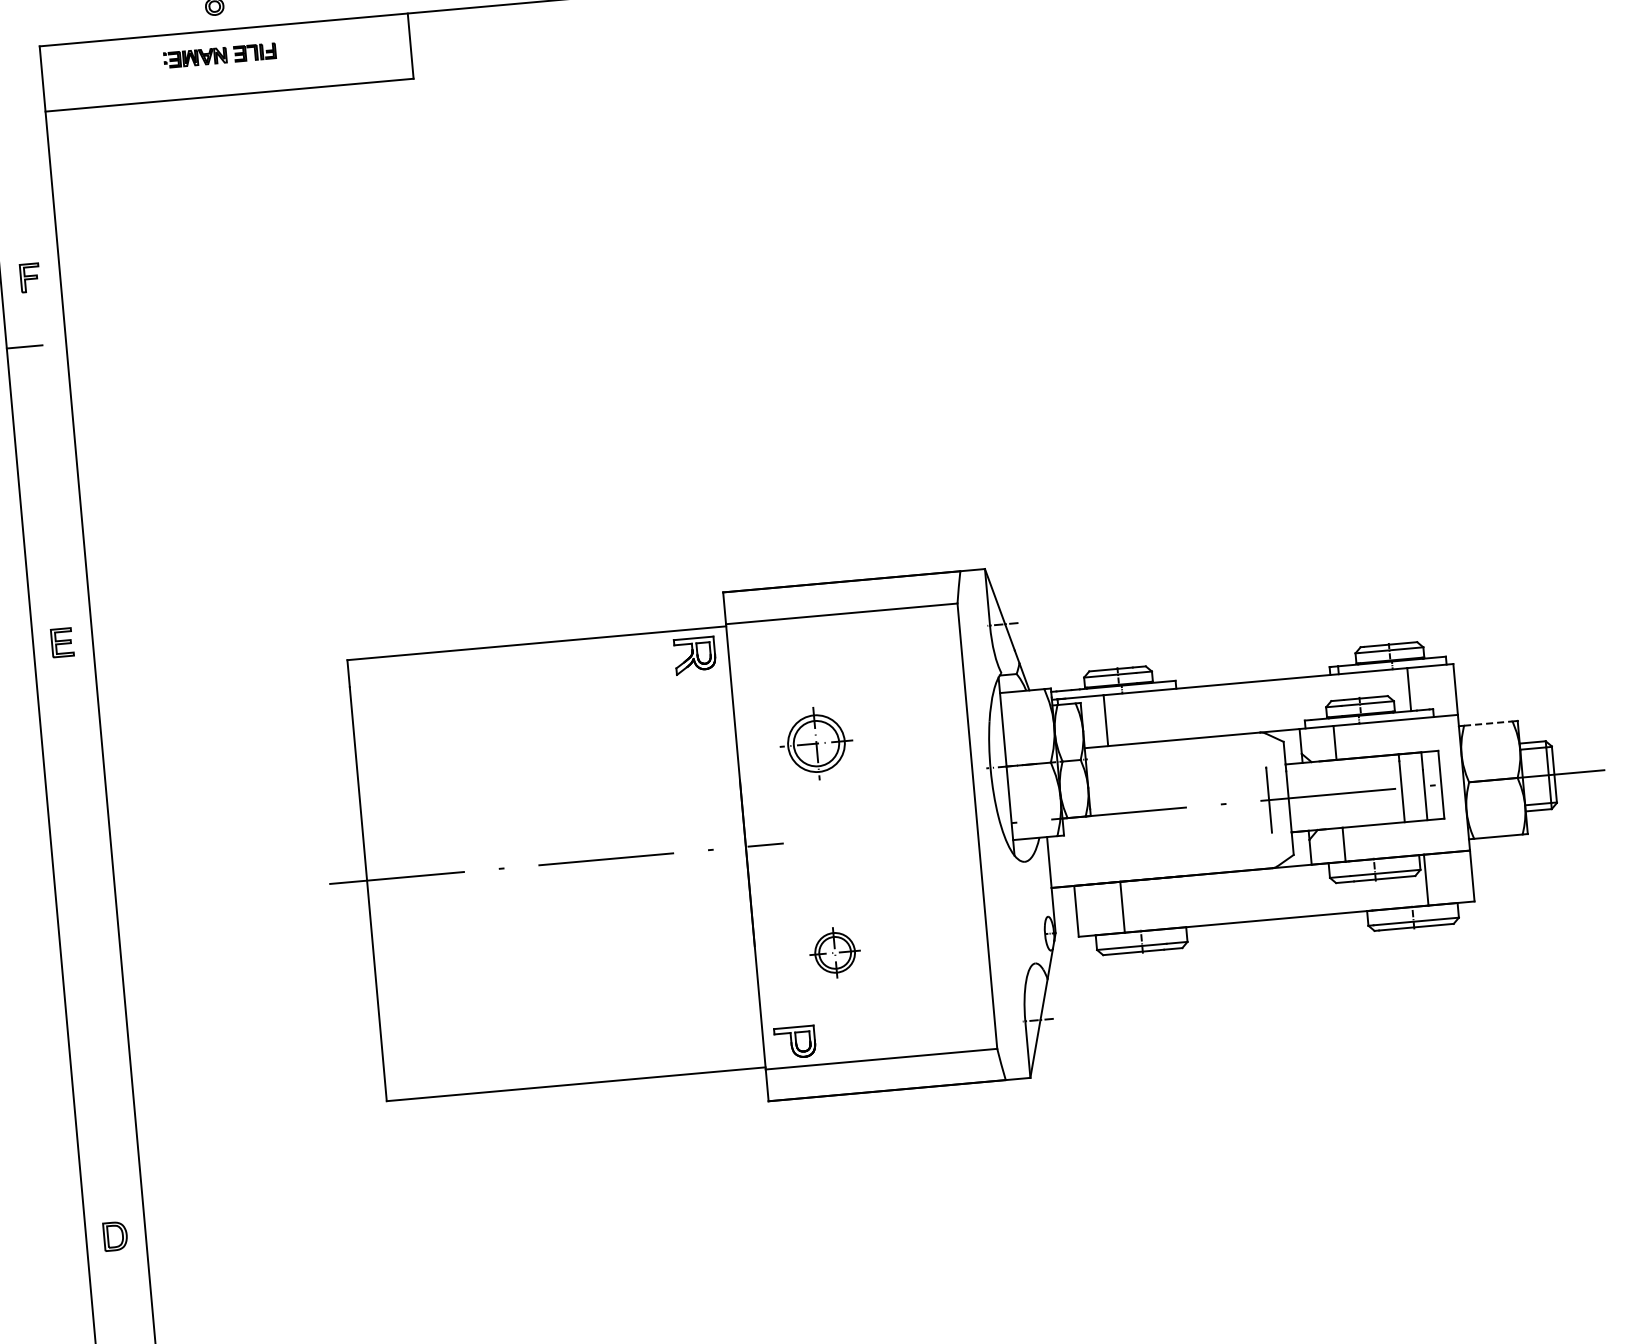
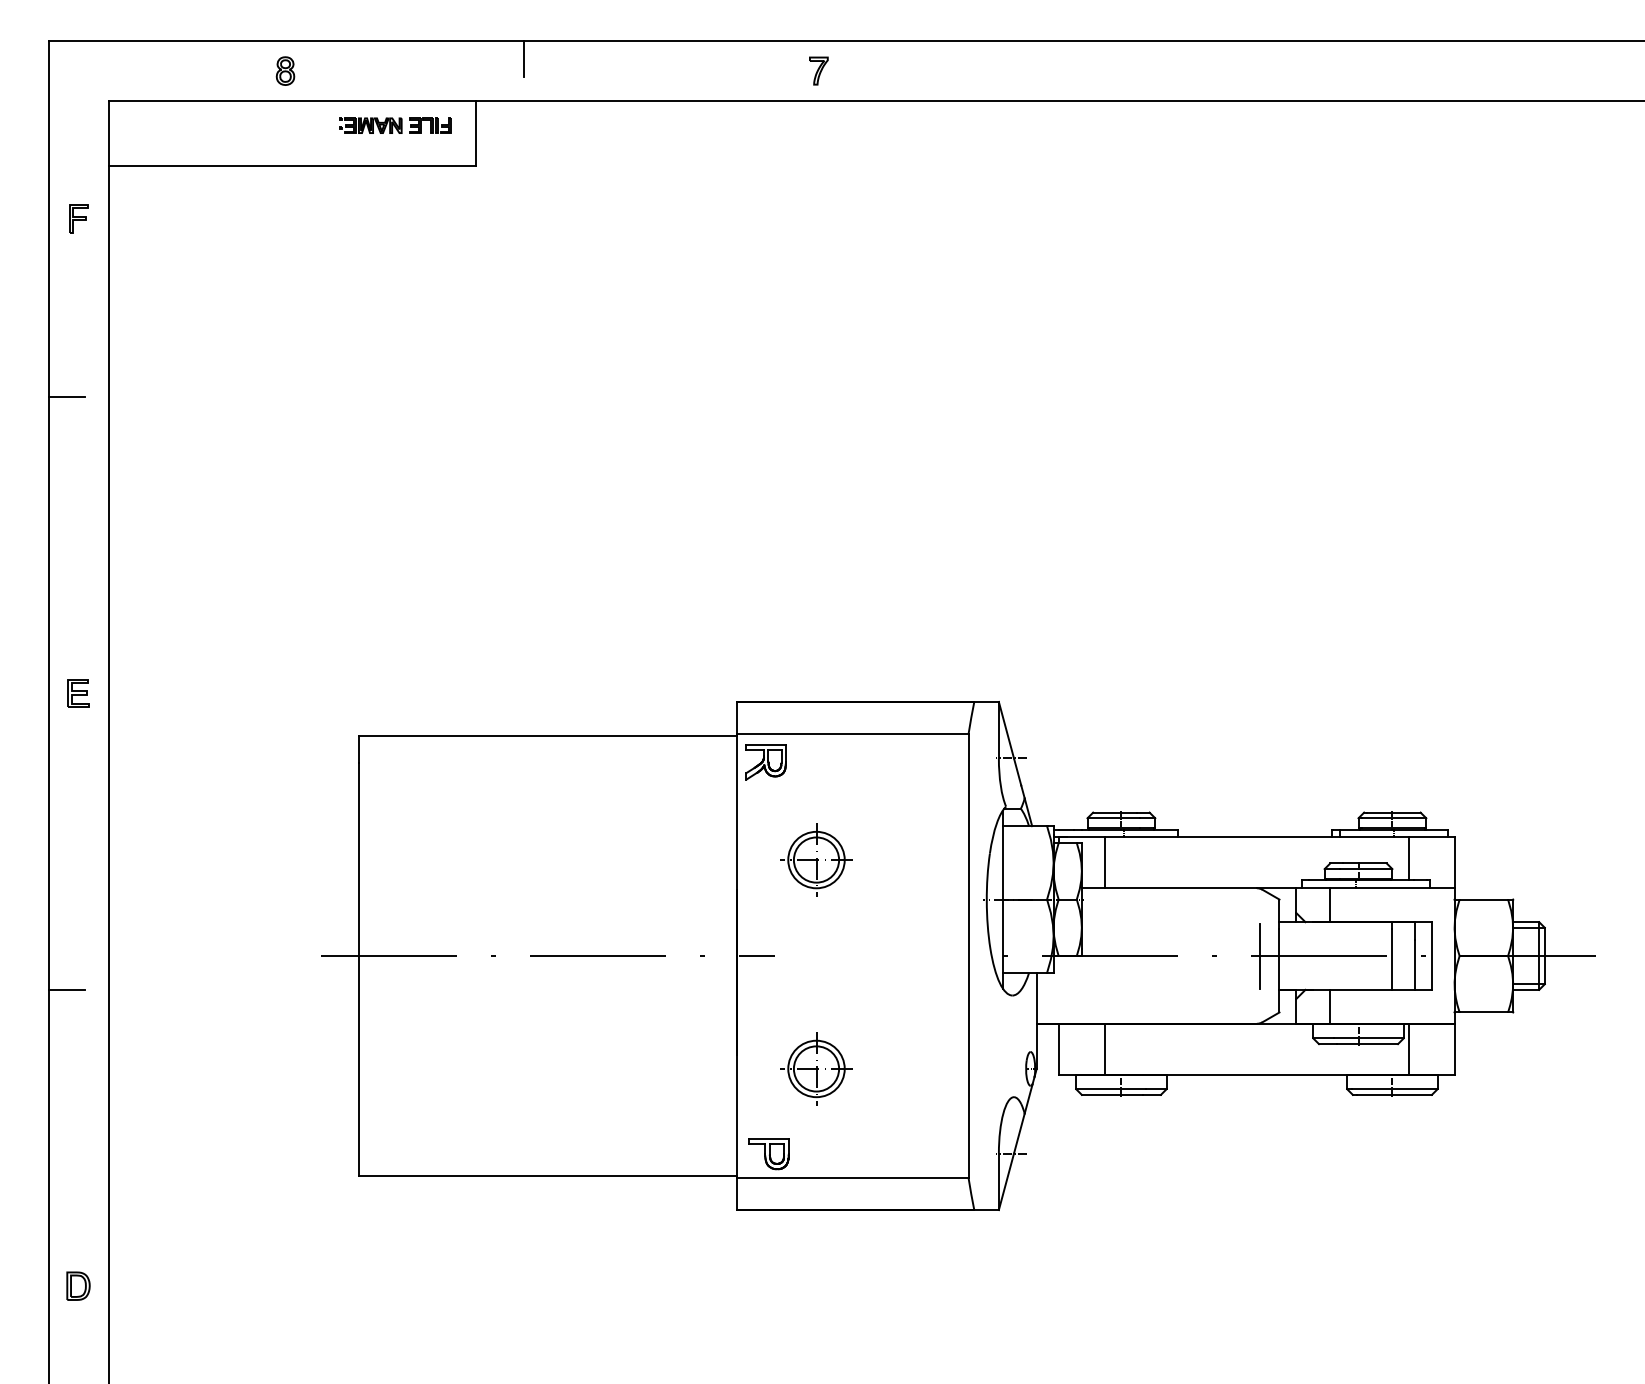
part: (220, 55) -> (395, 125), moved
part: (29, 277) -> (78, 218), moved
part: (694, 656) -> (765, 762), moved
line: (1488, 723) -> (1484, 899), dashed -> solid
line: (76, 940) -> (66, 989), added
part: (835, 952) -> (816, 1068), size x1.43

